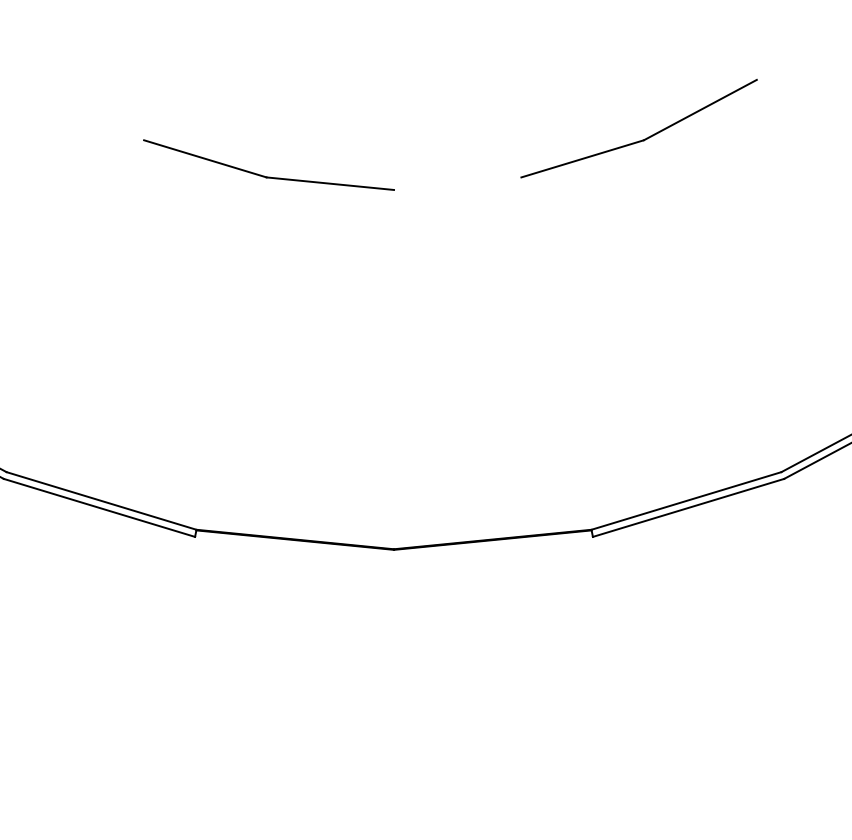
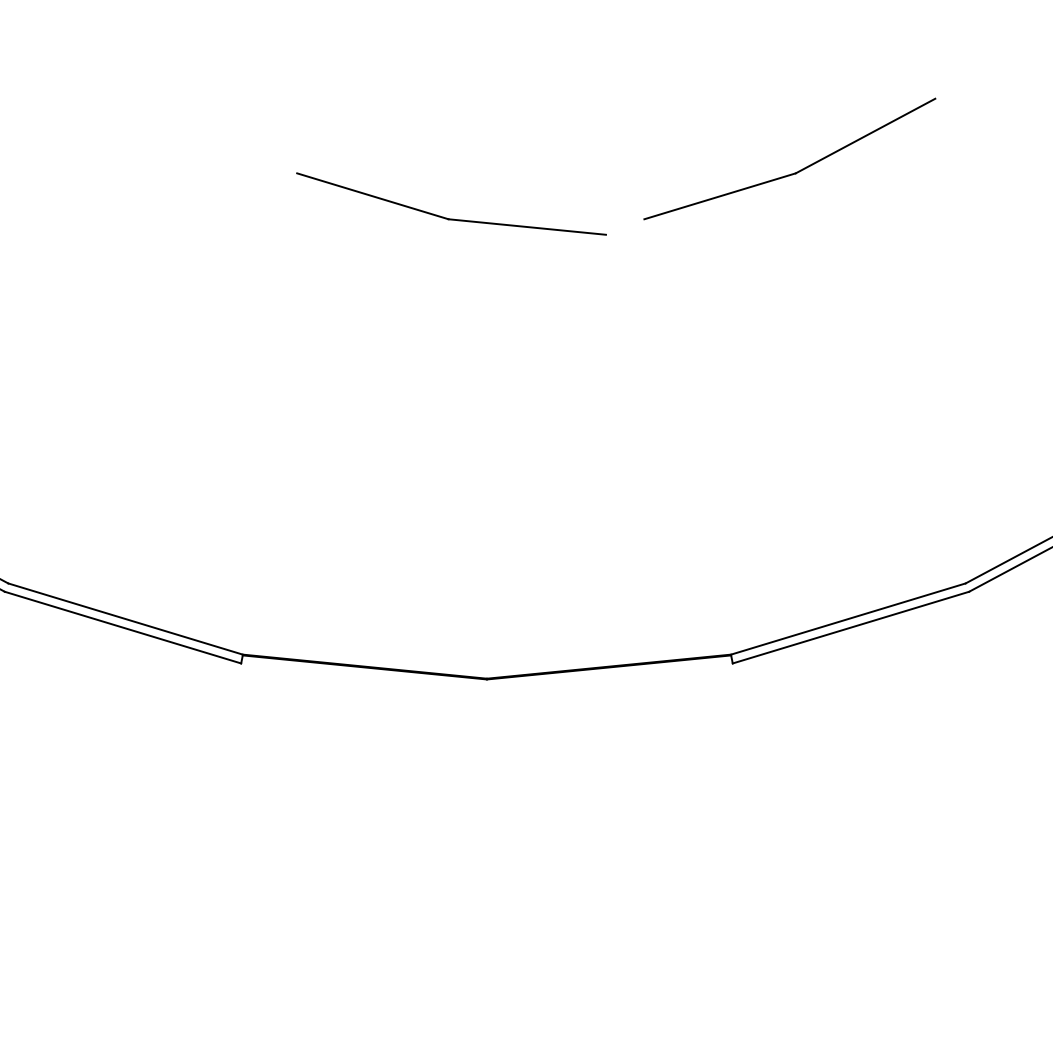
part: (264, 175) -> (446, 217), moved

